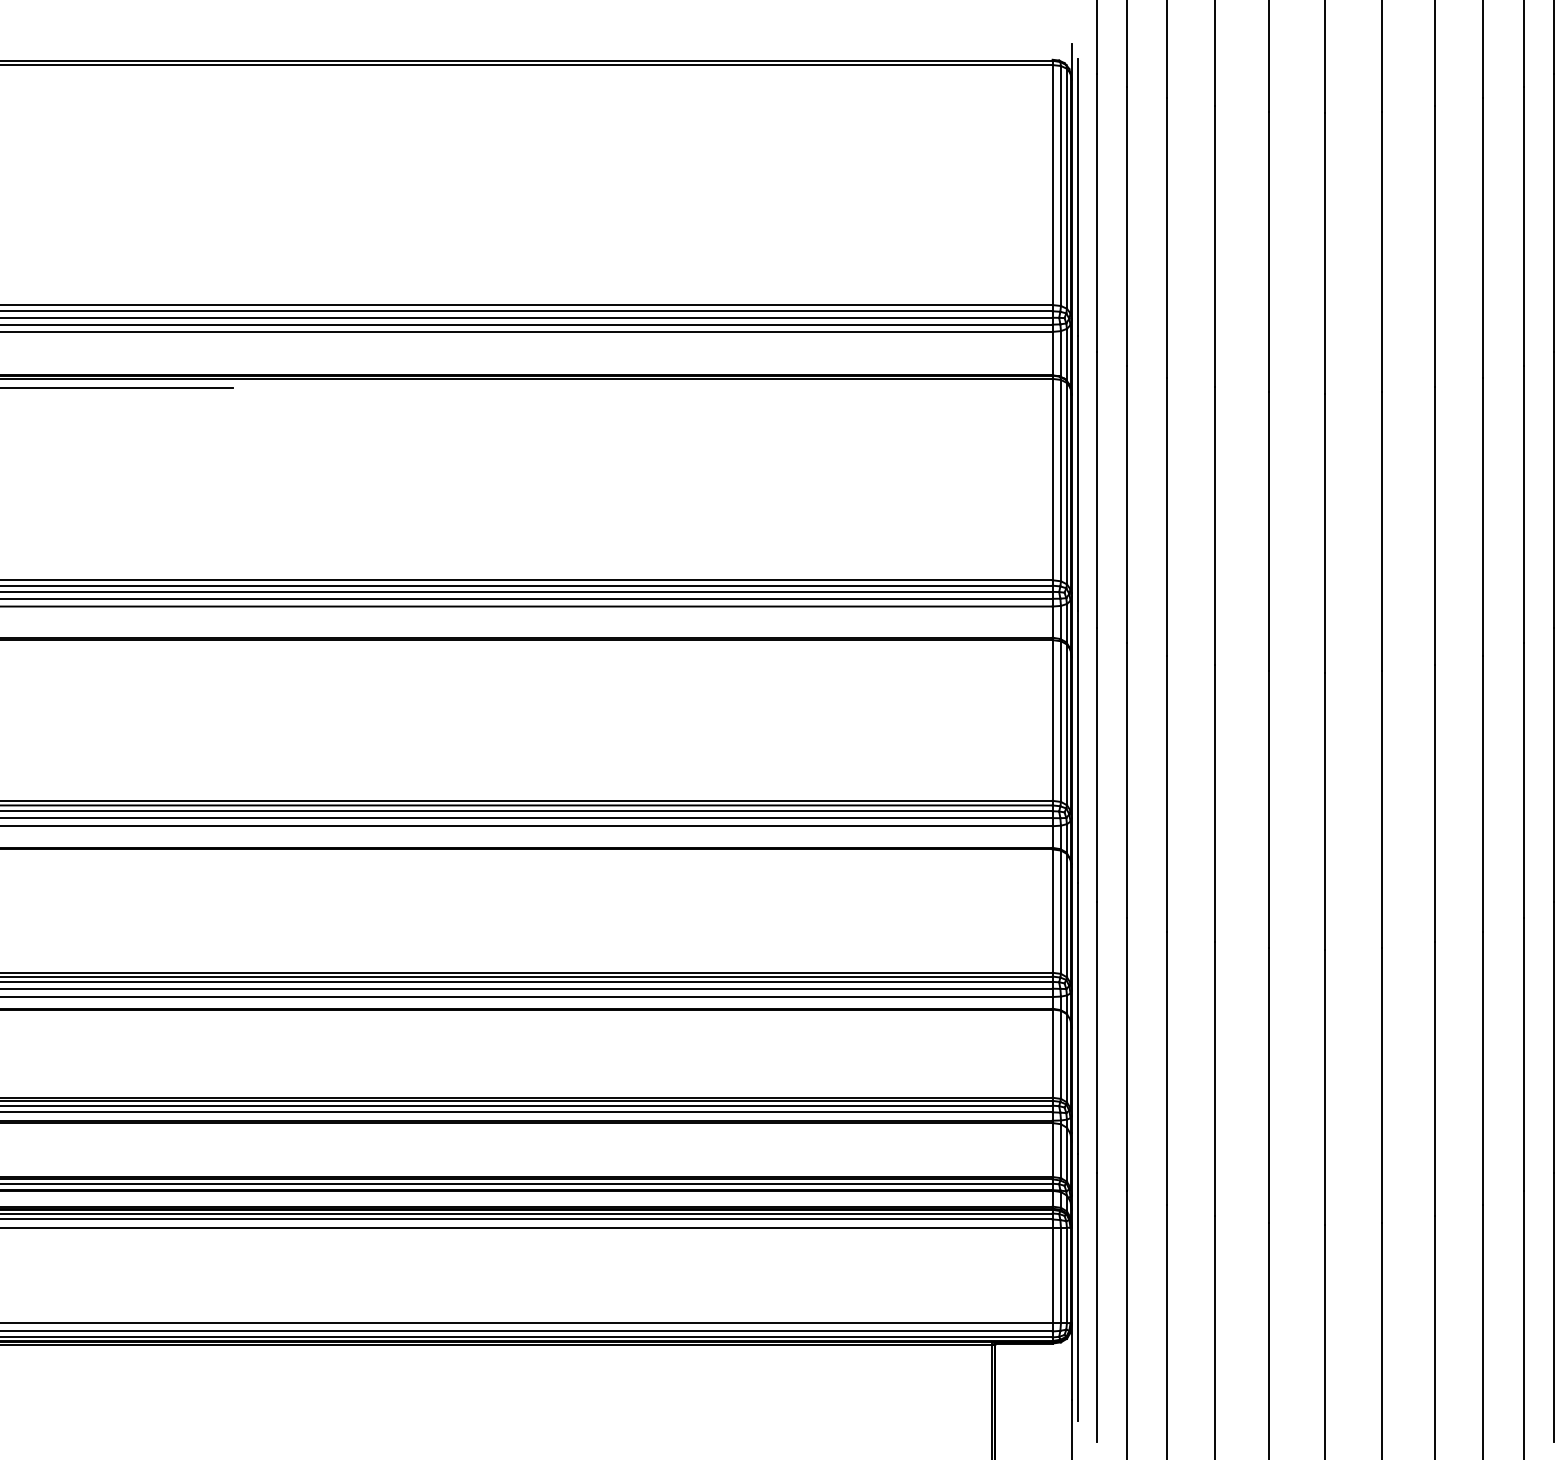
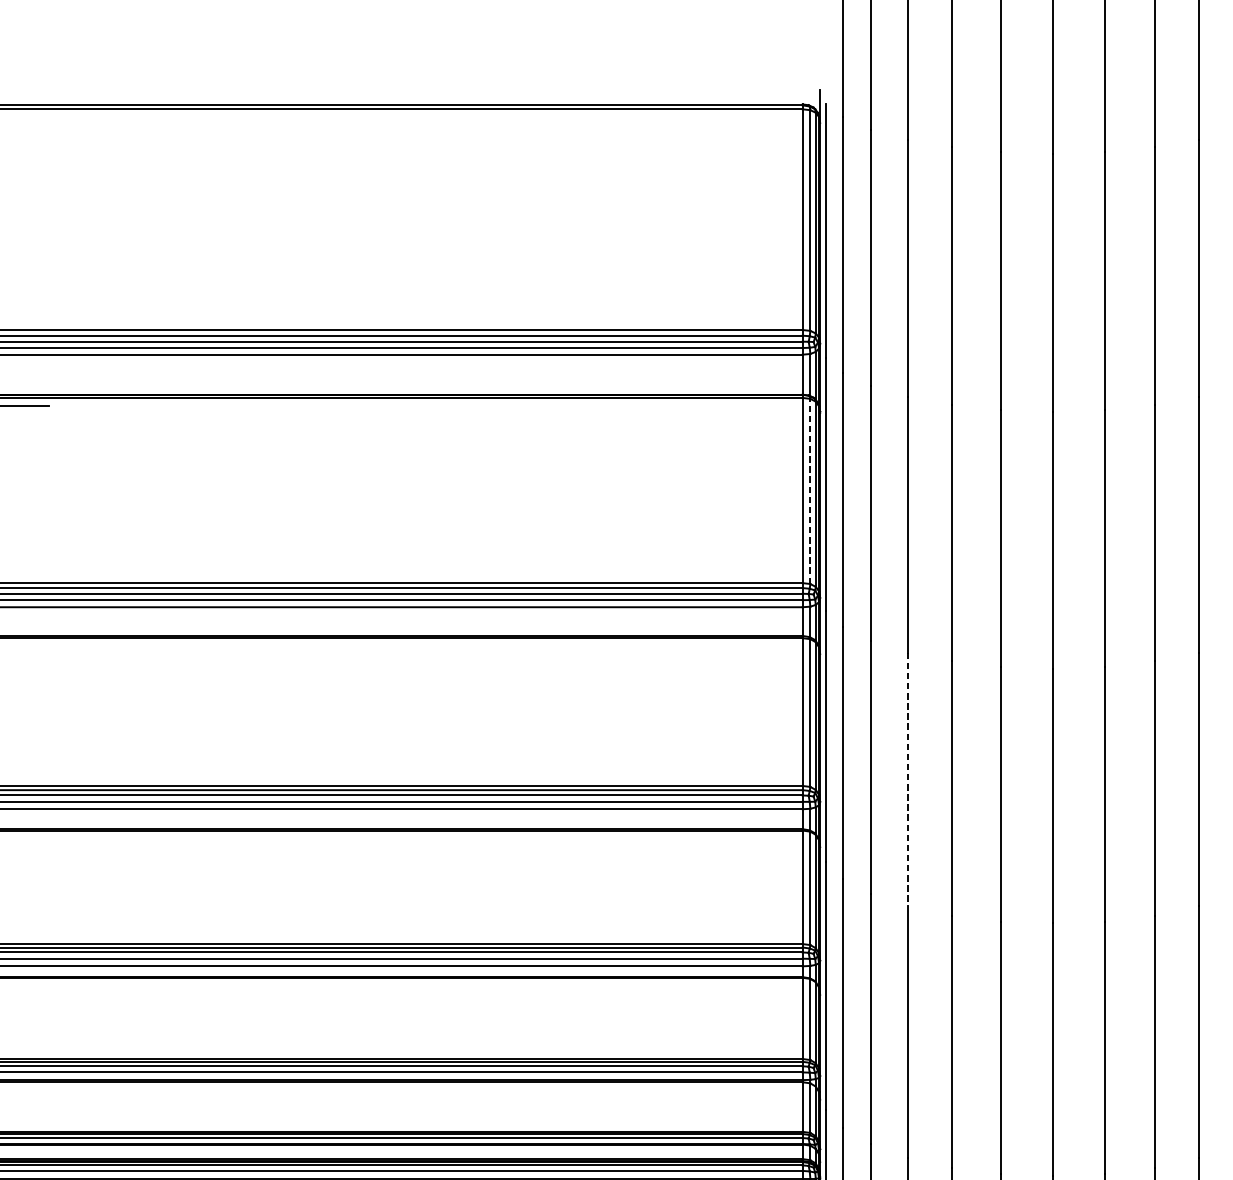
line: (1060, 480) -> (809, 491), solid -> dashed
line: (1167, 793) -> (908, 779), solid -> dashed

